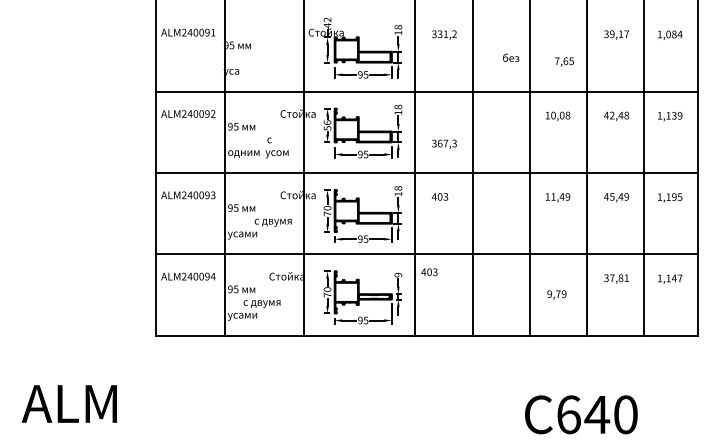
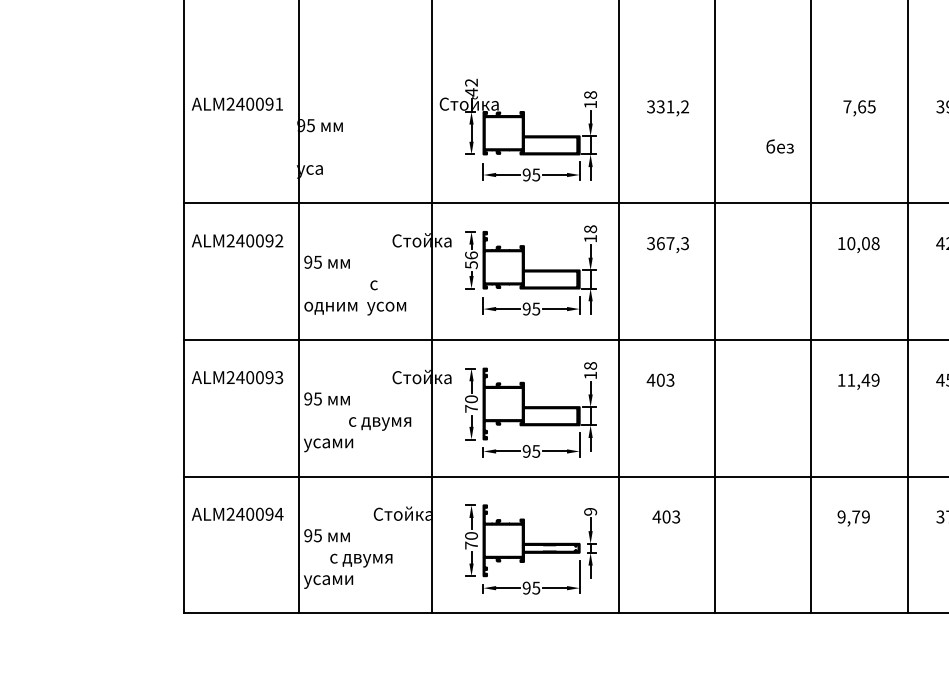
text: (564, 61) -> (859, 107), moved
text: (444, 144) -> (668, 245), moved
text: (429, 272) -> (666, 517), moved
text: (556, 294) -> (853, 517), moved

